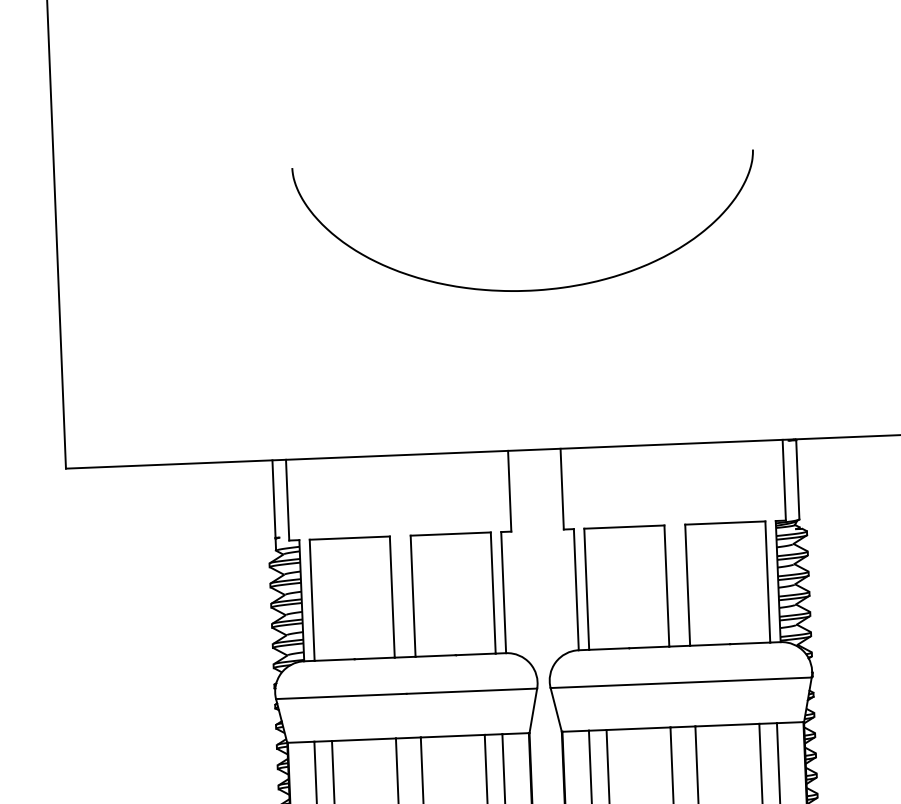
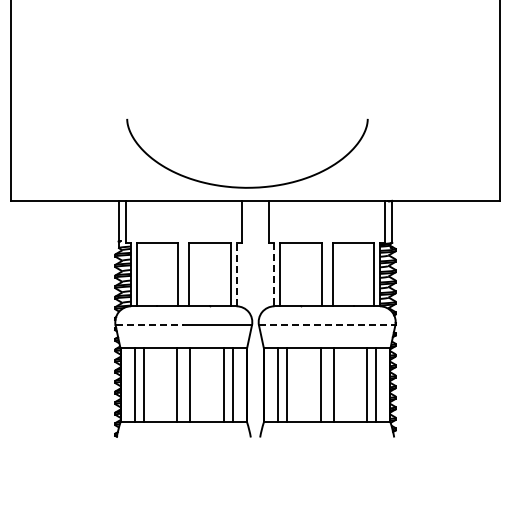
curve: (527, 288) -> (247, 186), moved
line: (576, 589) -> (274, 274), solid -> dashed
line: (503, 592) -> (236, 274), solid -> dashed
line: (681, 682) -> (327, 325), solid -> dashed
line: (342, 696) -> (150, 325), solid -> dashed

